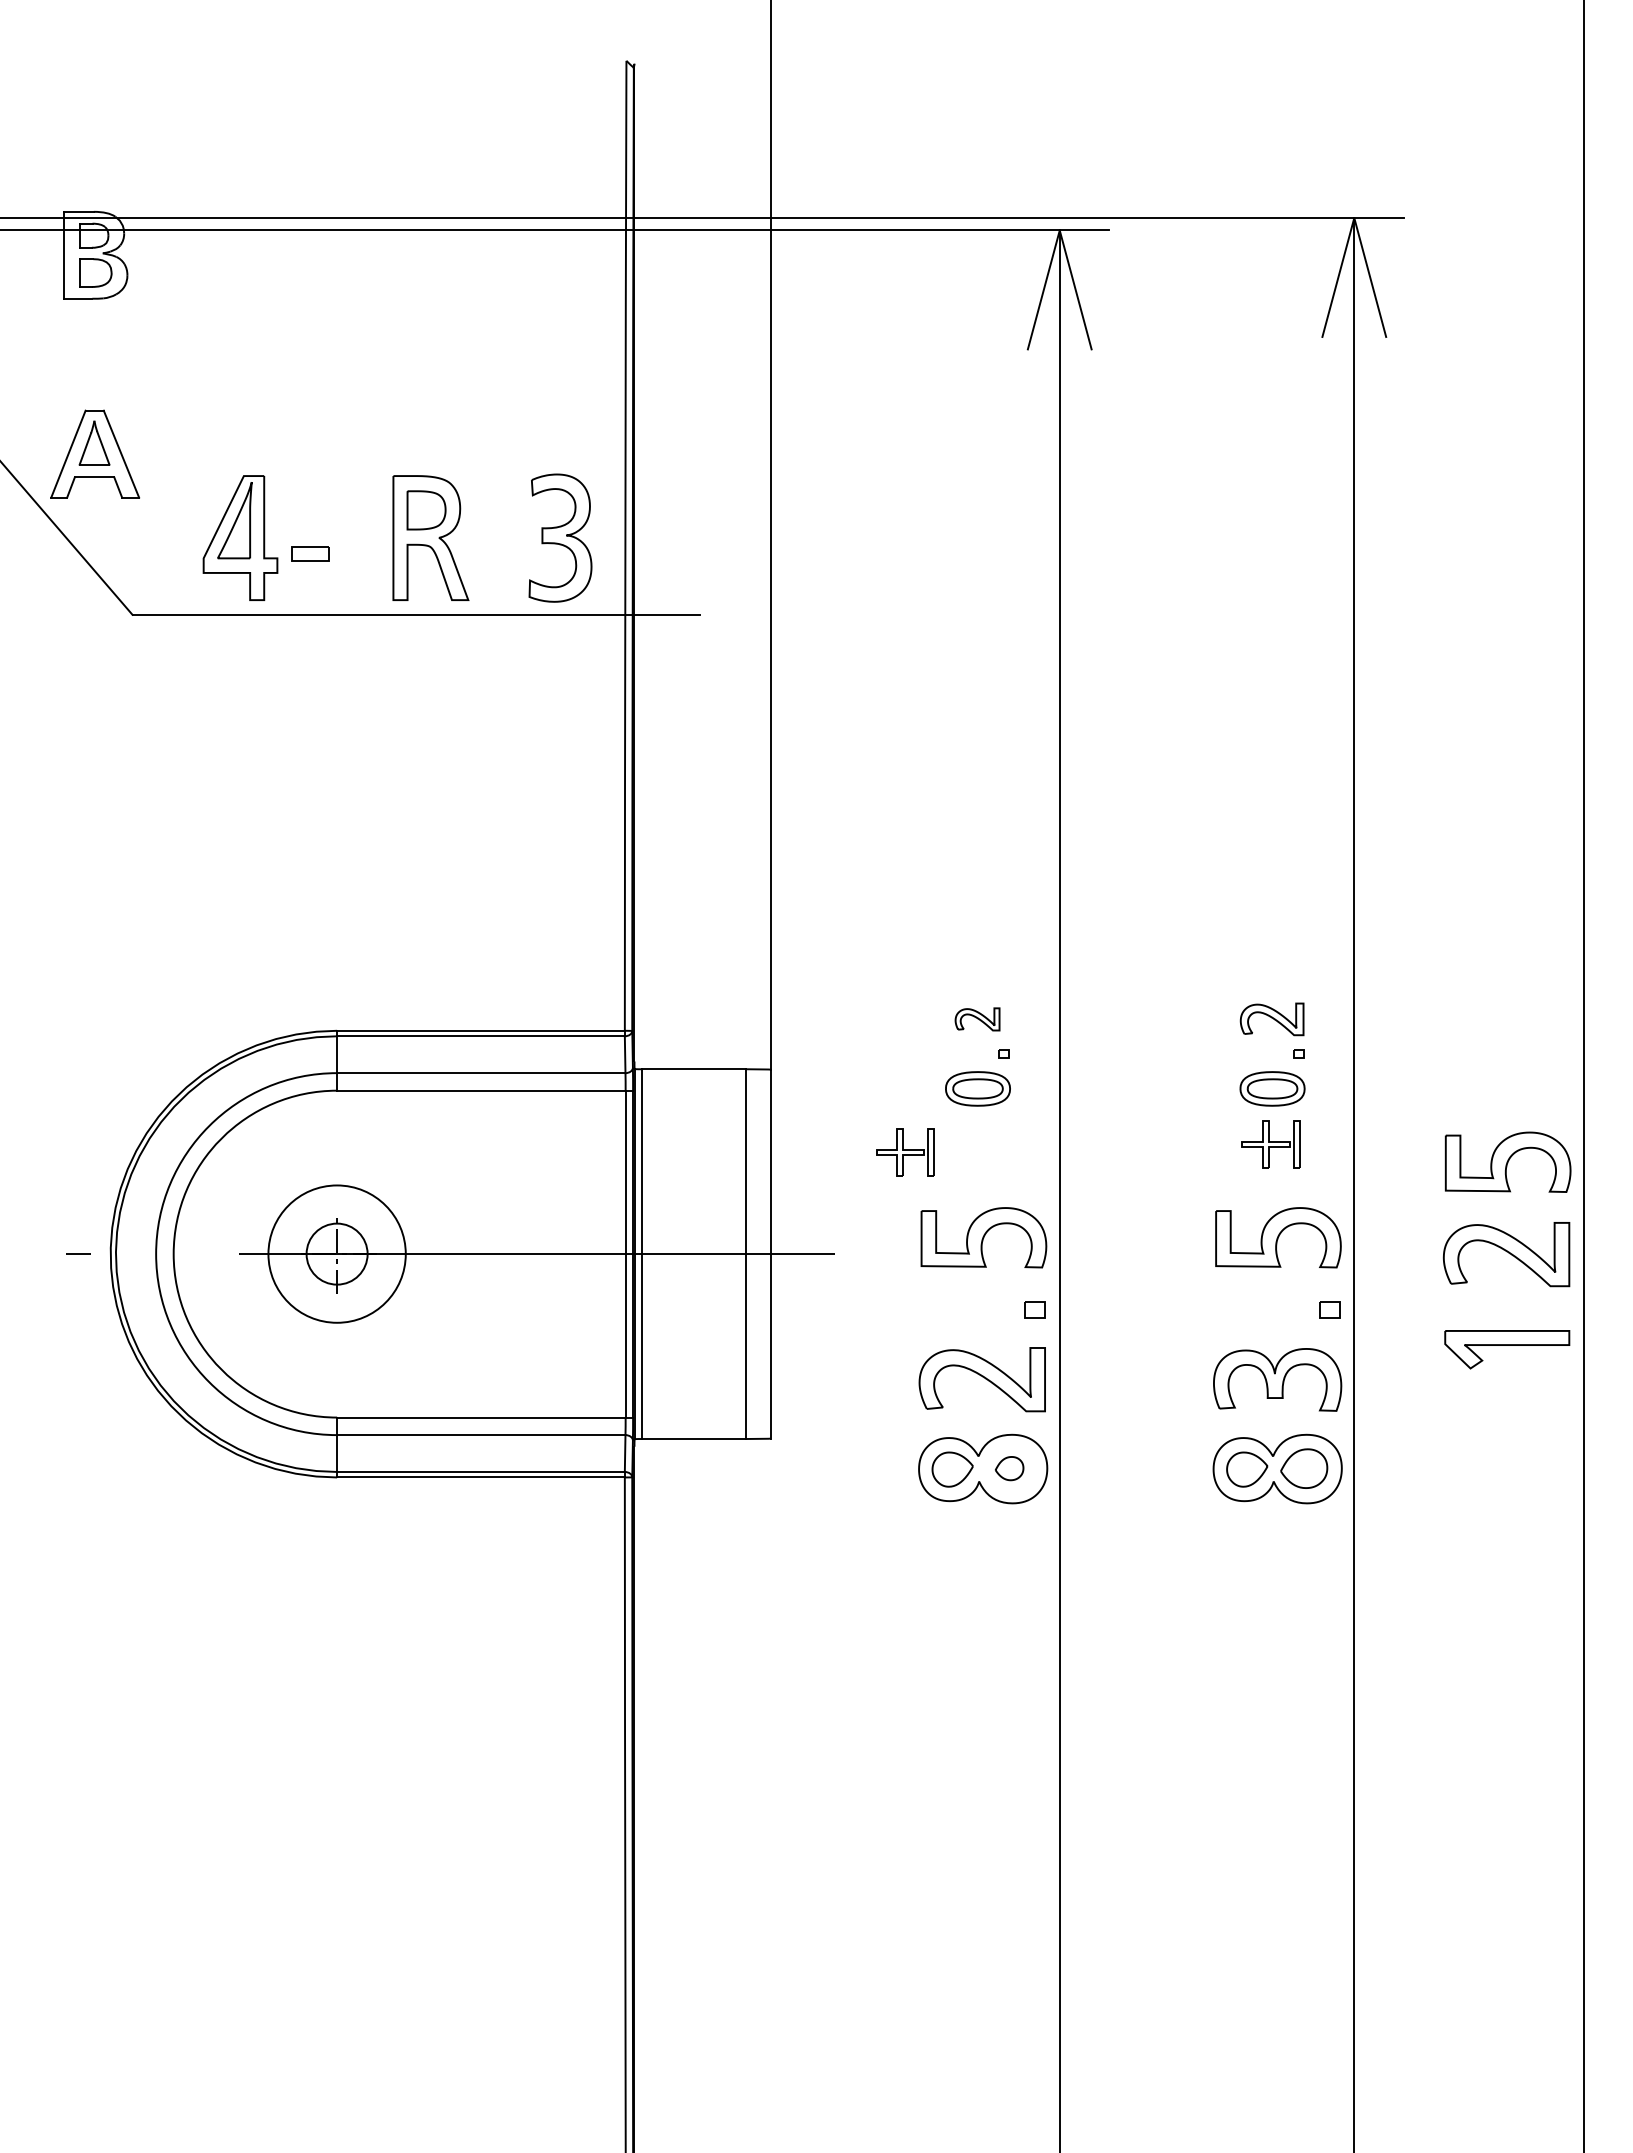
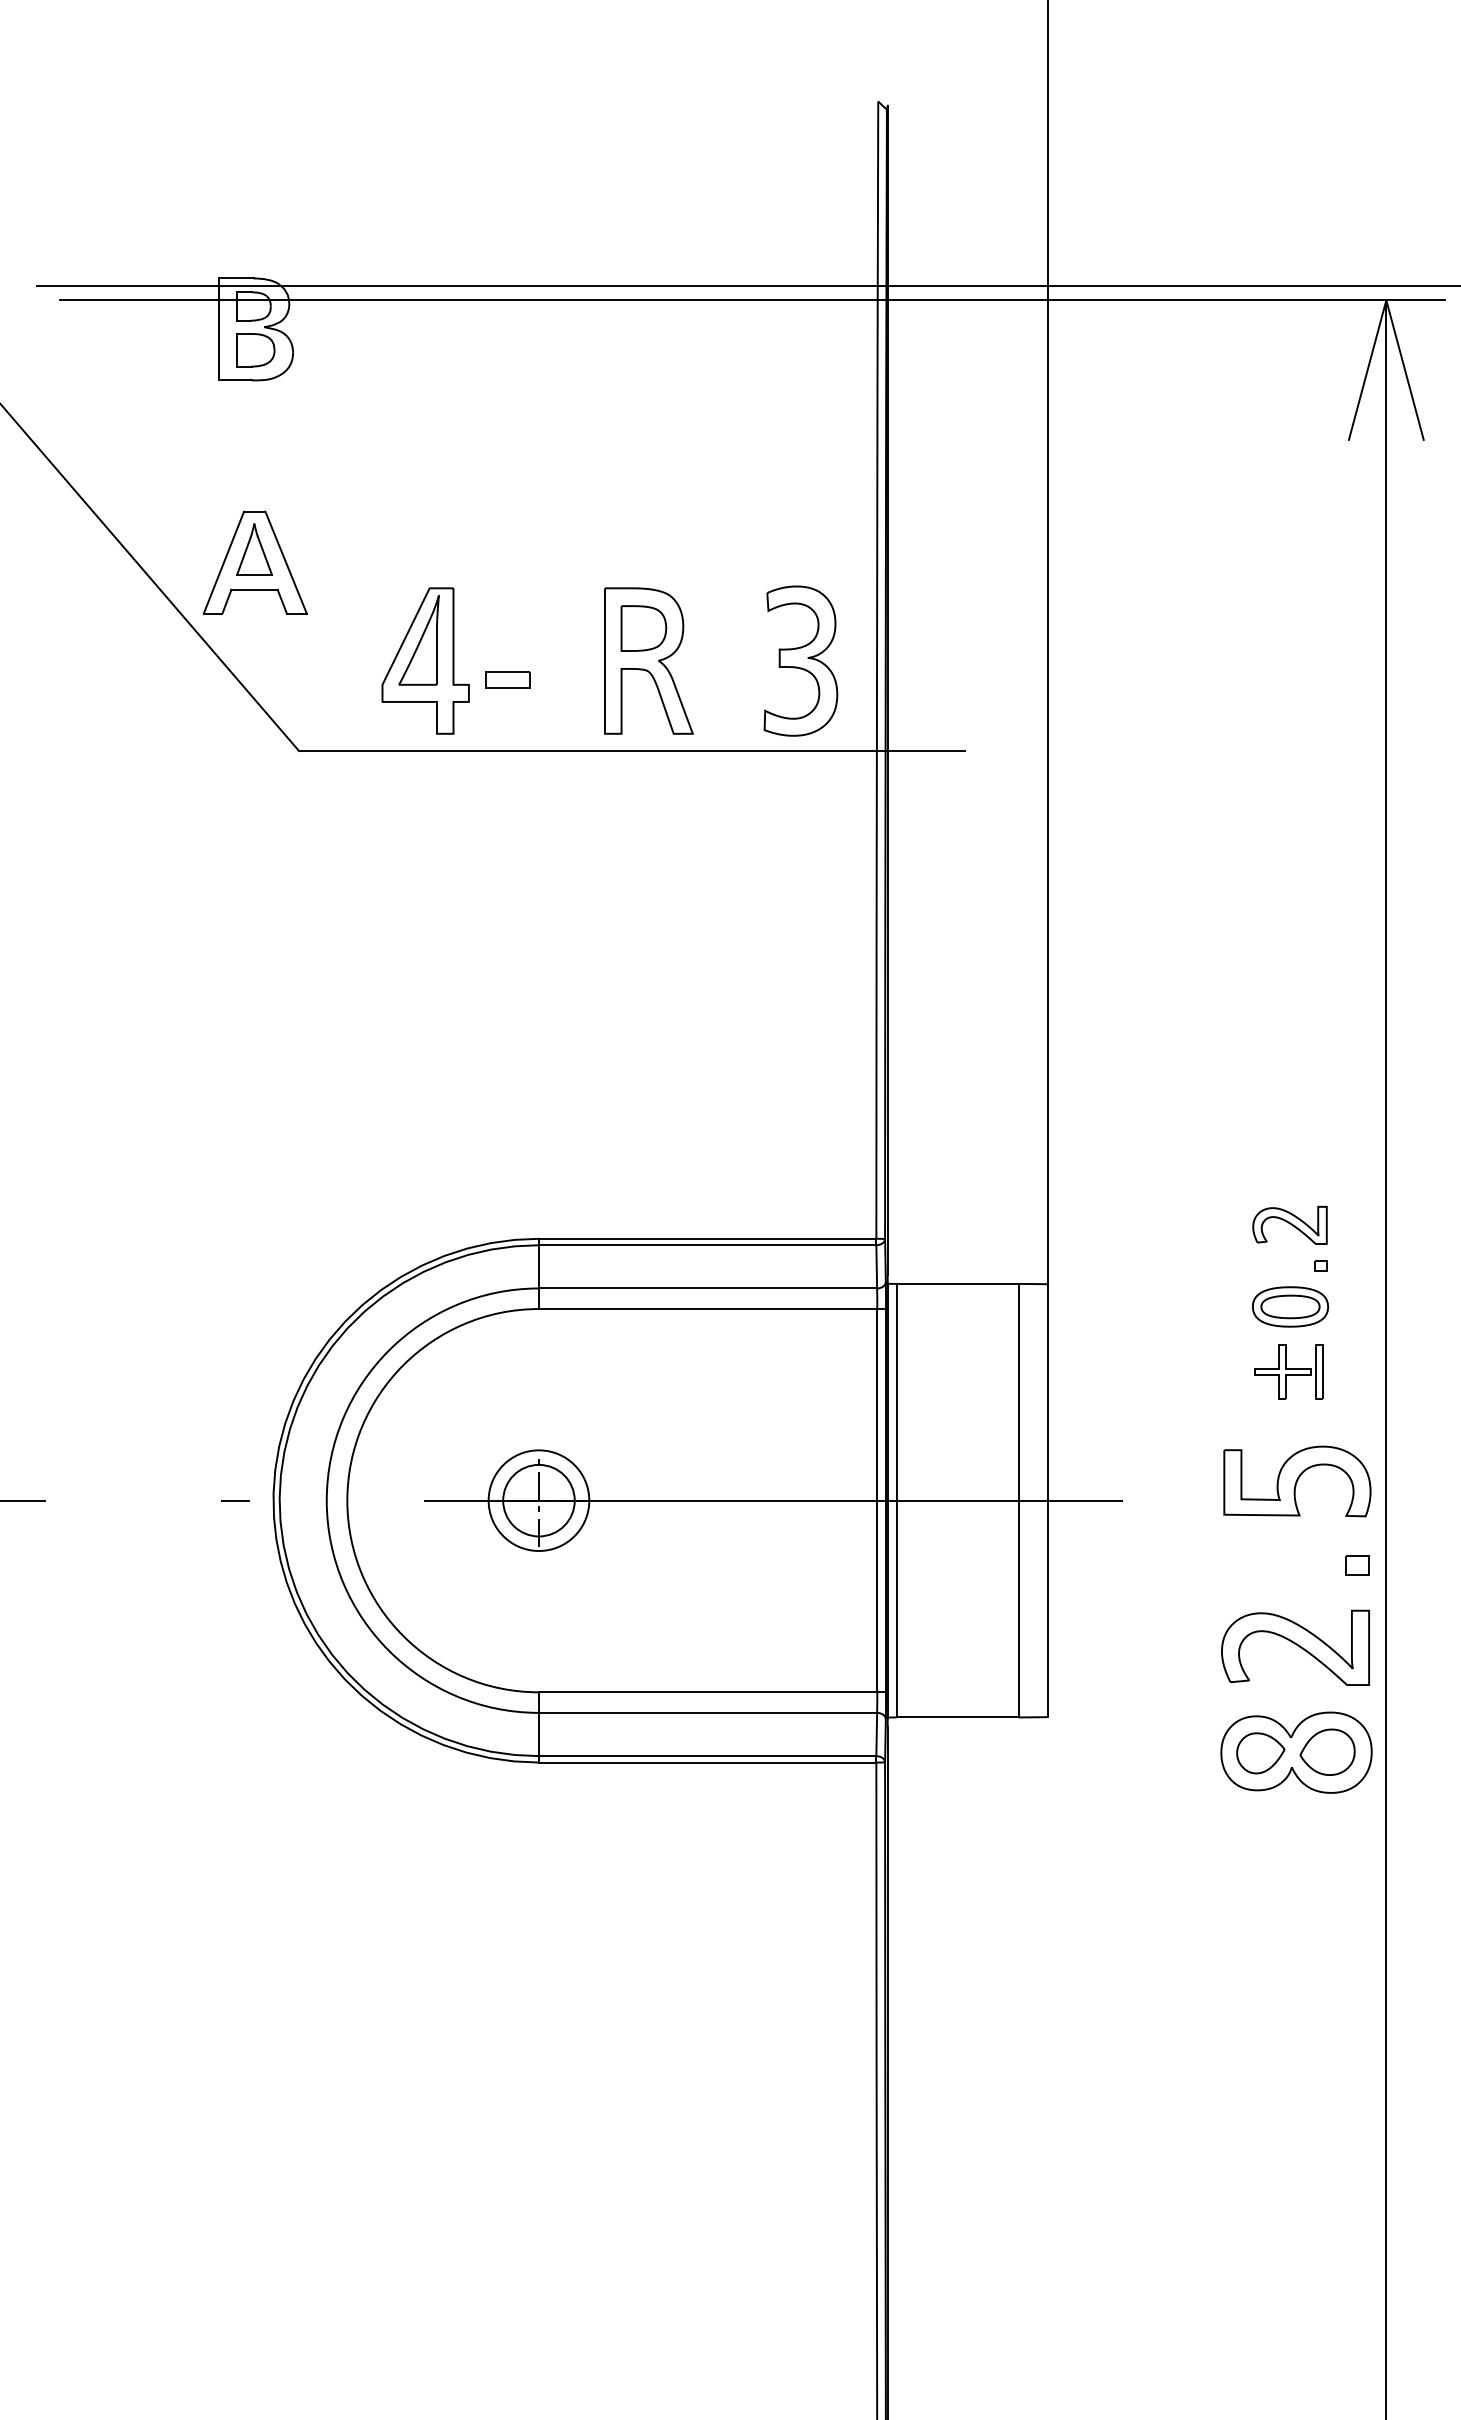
part: (977, 1019) -> (1289, 1225), size x1.43
part: (905, 1152) -> (1288, 1372), moved
circle: (337, 1254) -> (539, 1501), size x0.62
part: (1009, 1468) -> (1327, 1752), size x1.67

